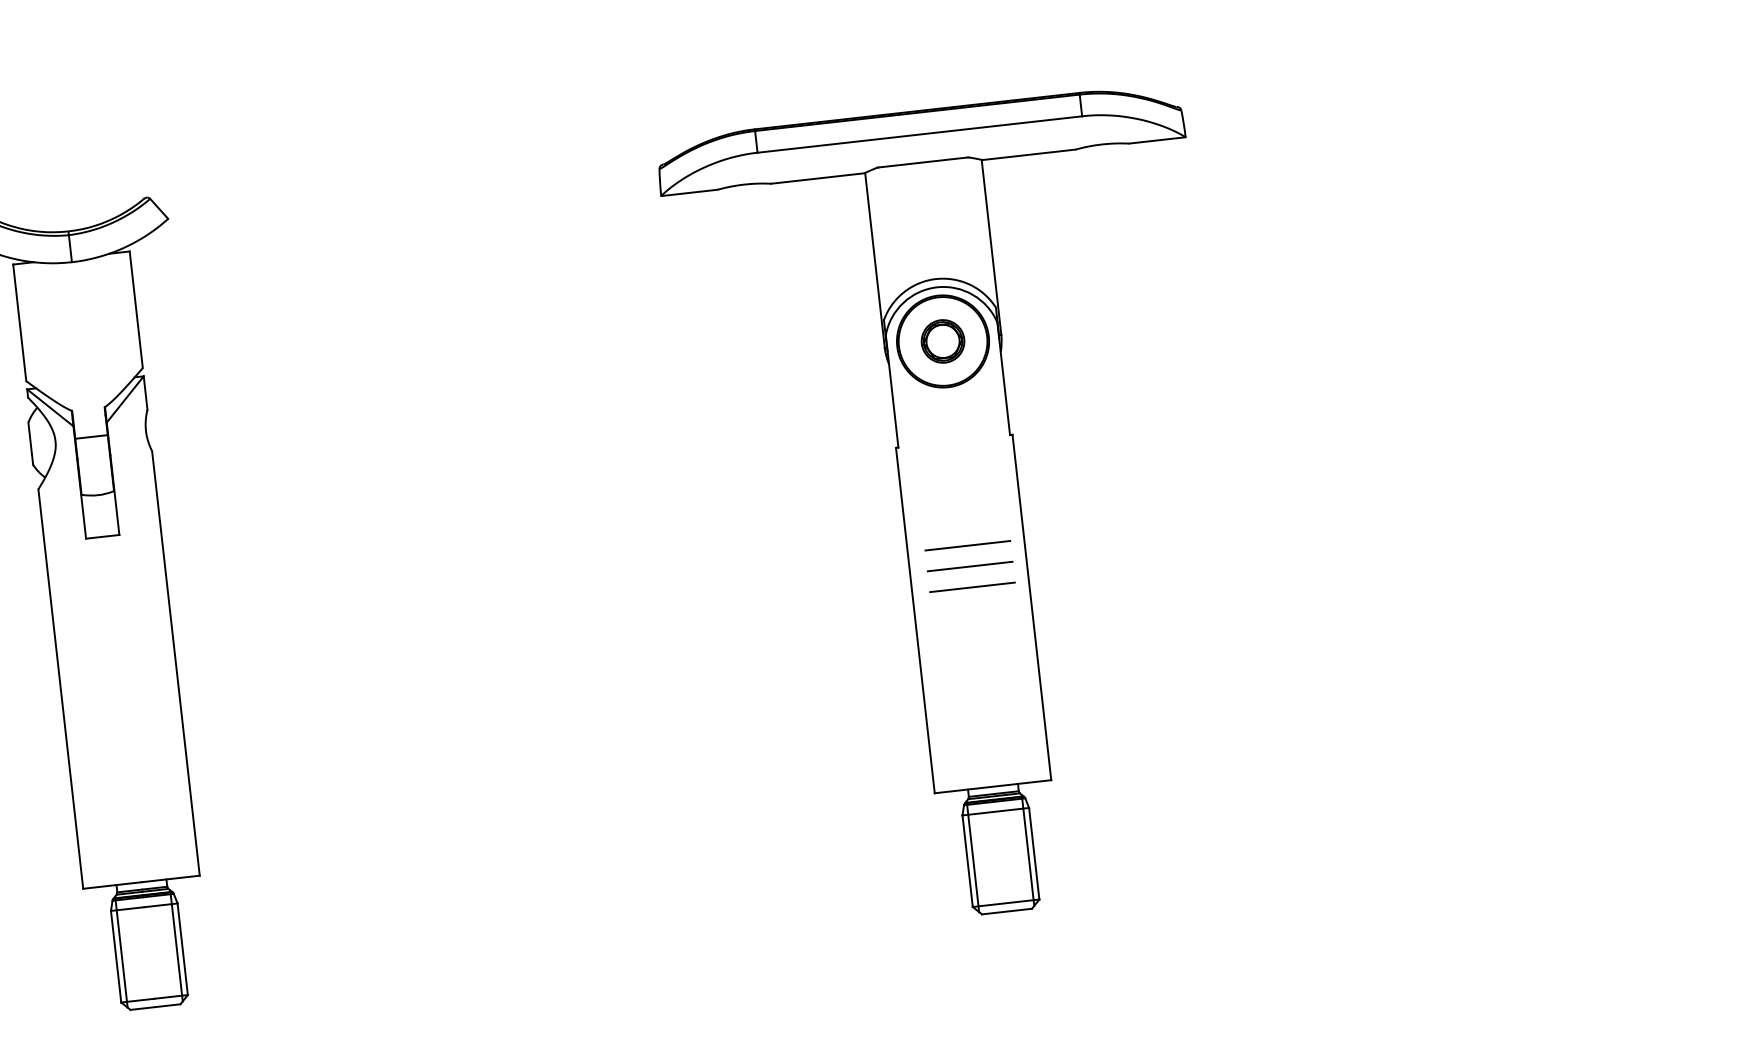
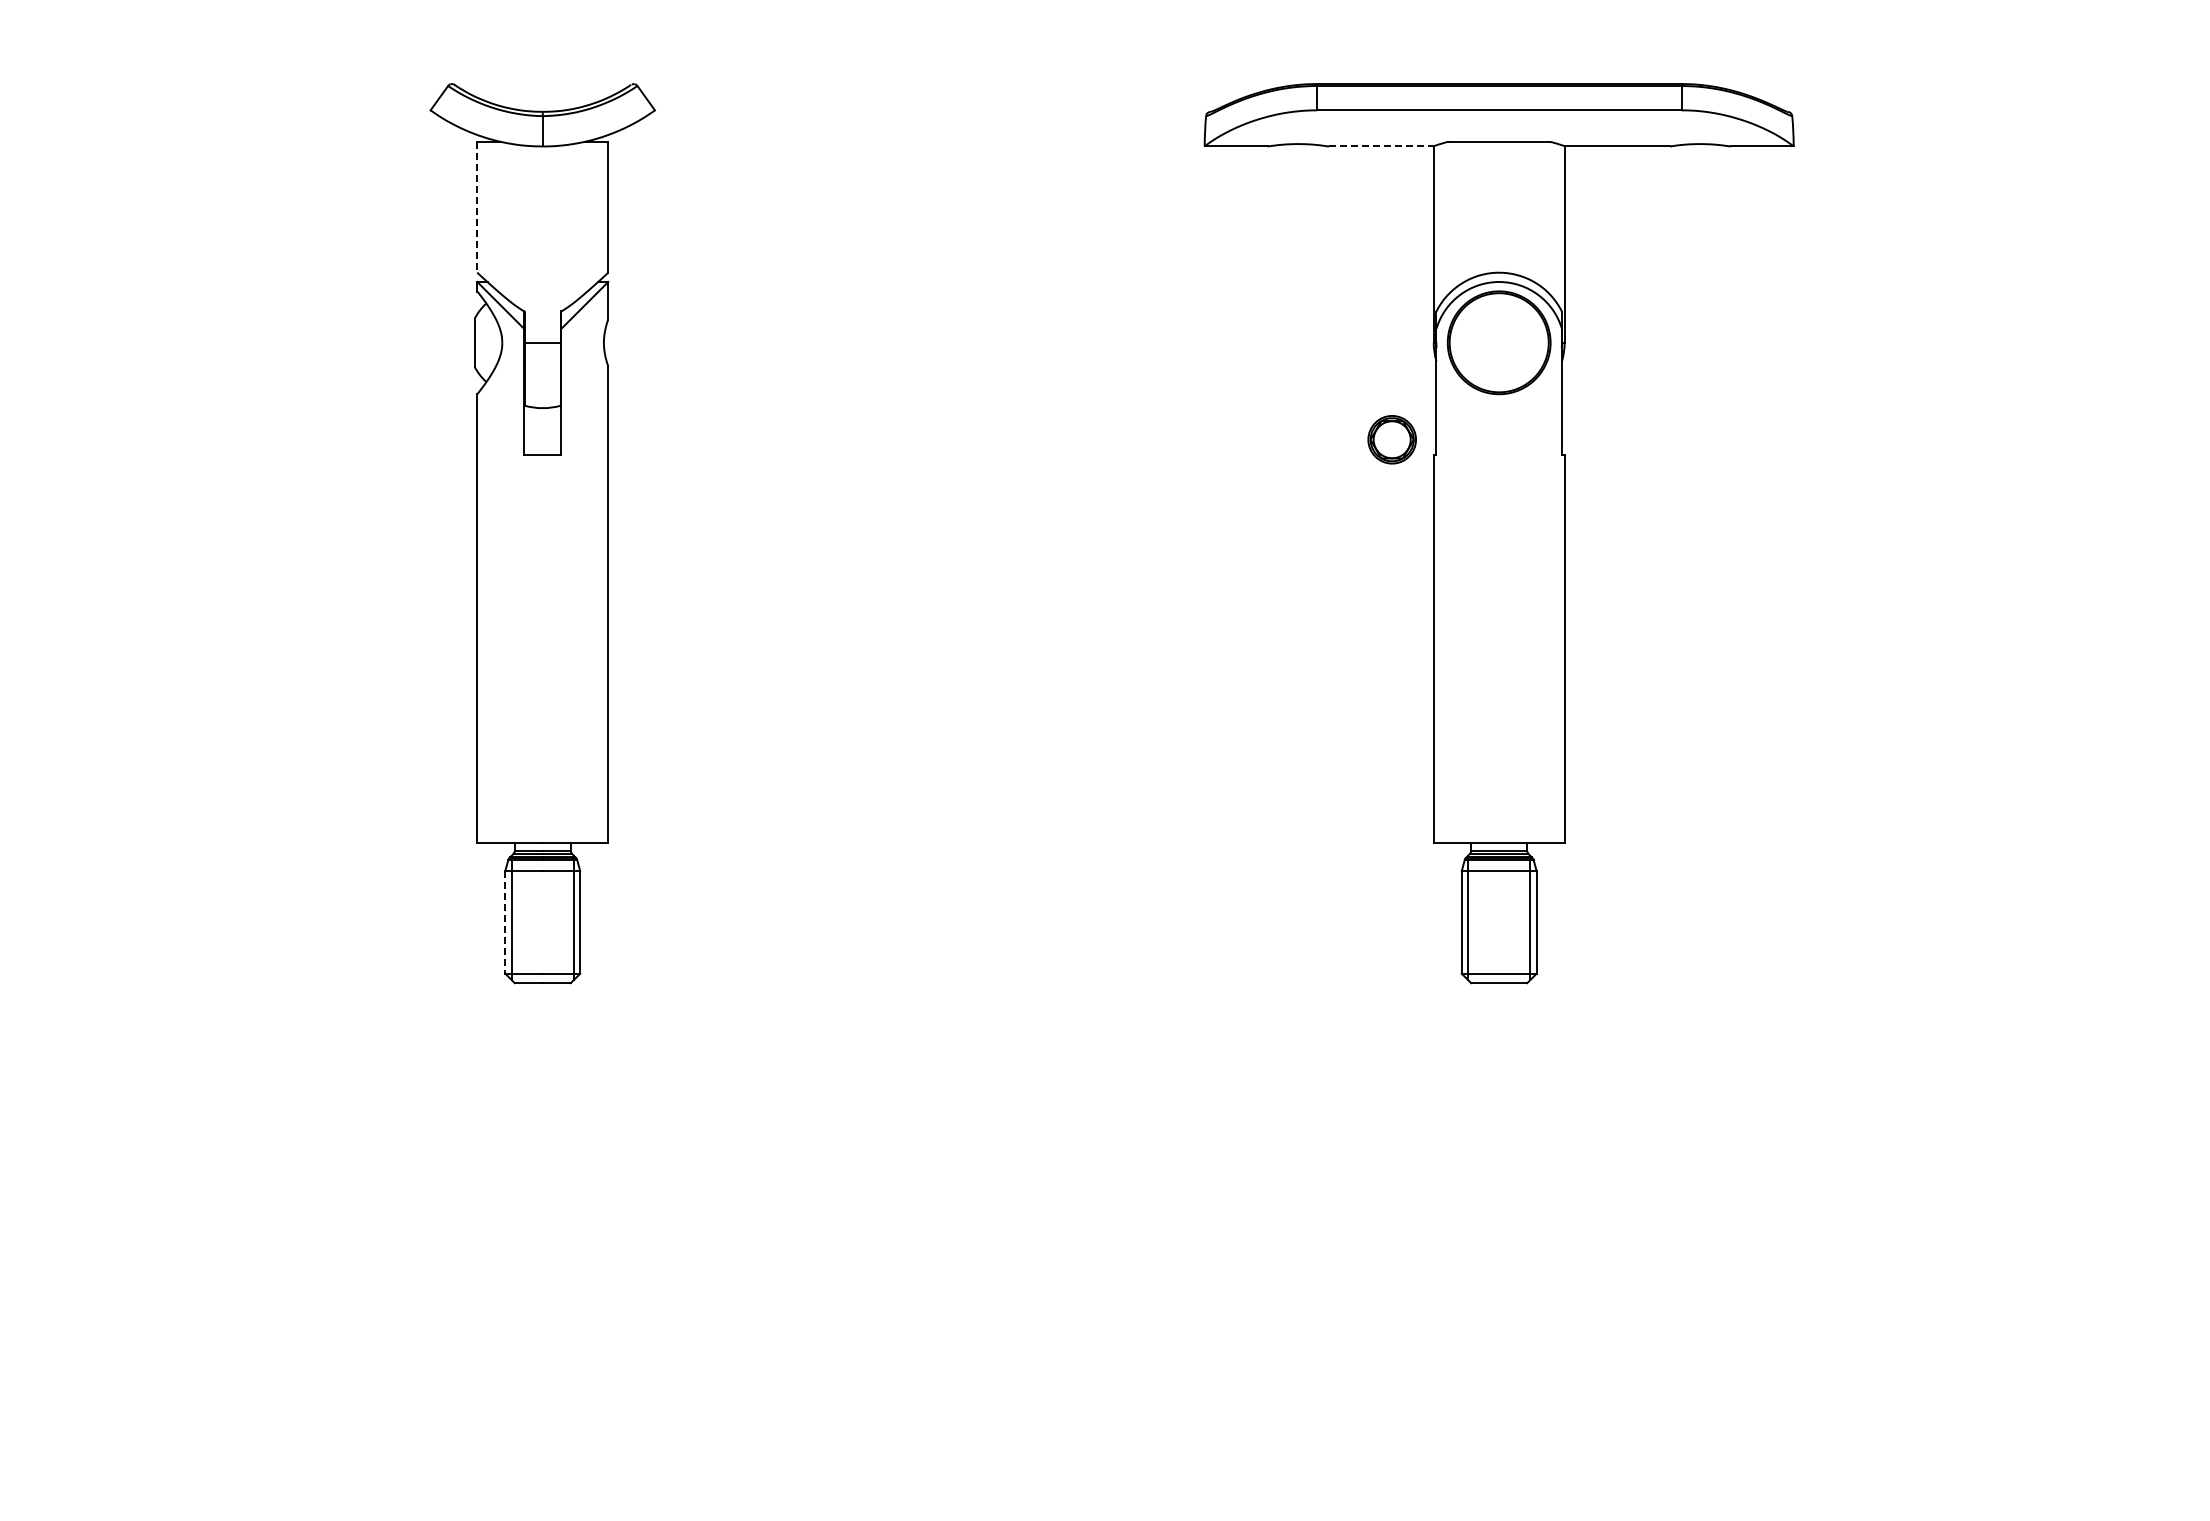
line: (818, 178) -> (1381, 146), solid -> dashed
line: (19, 323) -> (477, 207), solid -> dashed
part: (942, 341) -> (1391, 439), moved
line: (967, 545) -> (1500, 572), removed
line: (969, 566) -> (1500, 595), removed
line: (972, 586) -> (1501, 618), removed
line: (116, 956) -> (505, 922), solid -> dashed

